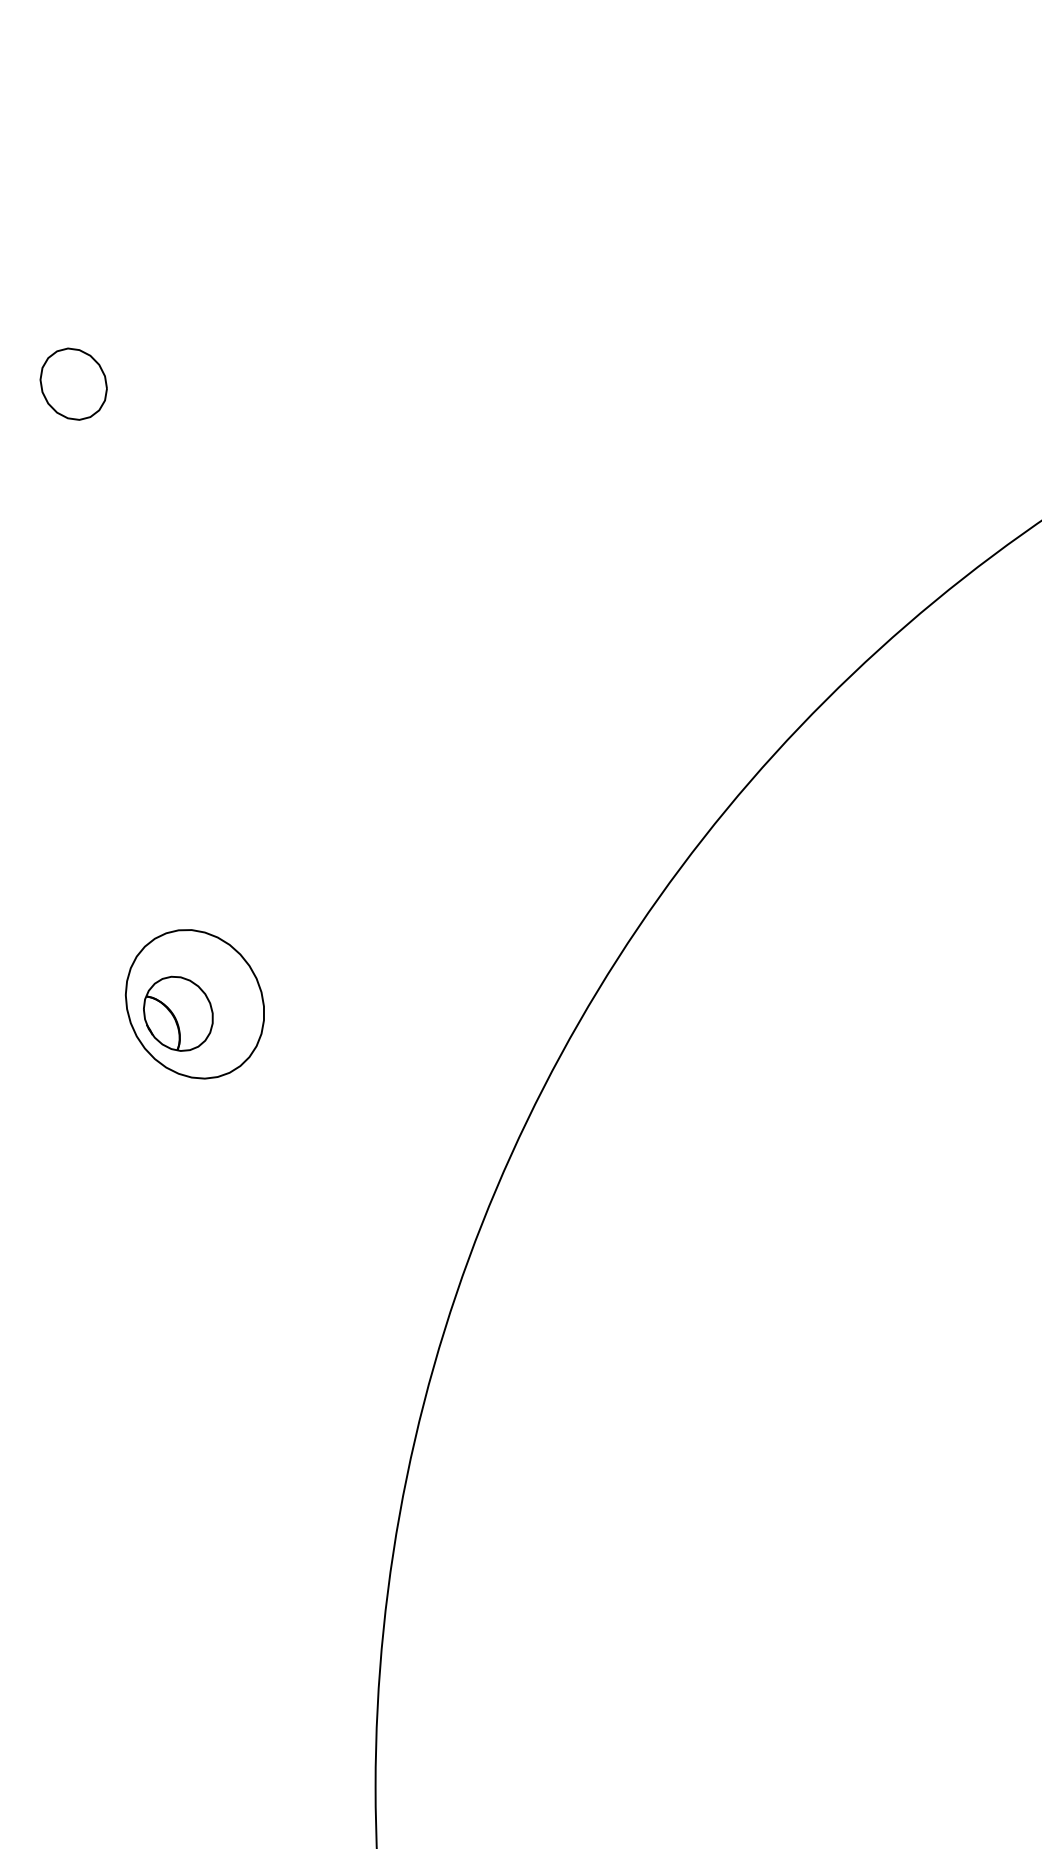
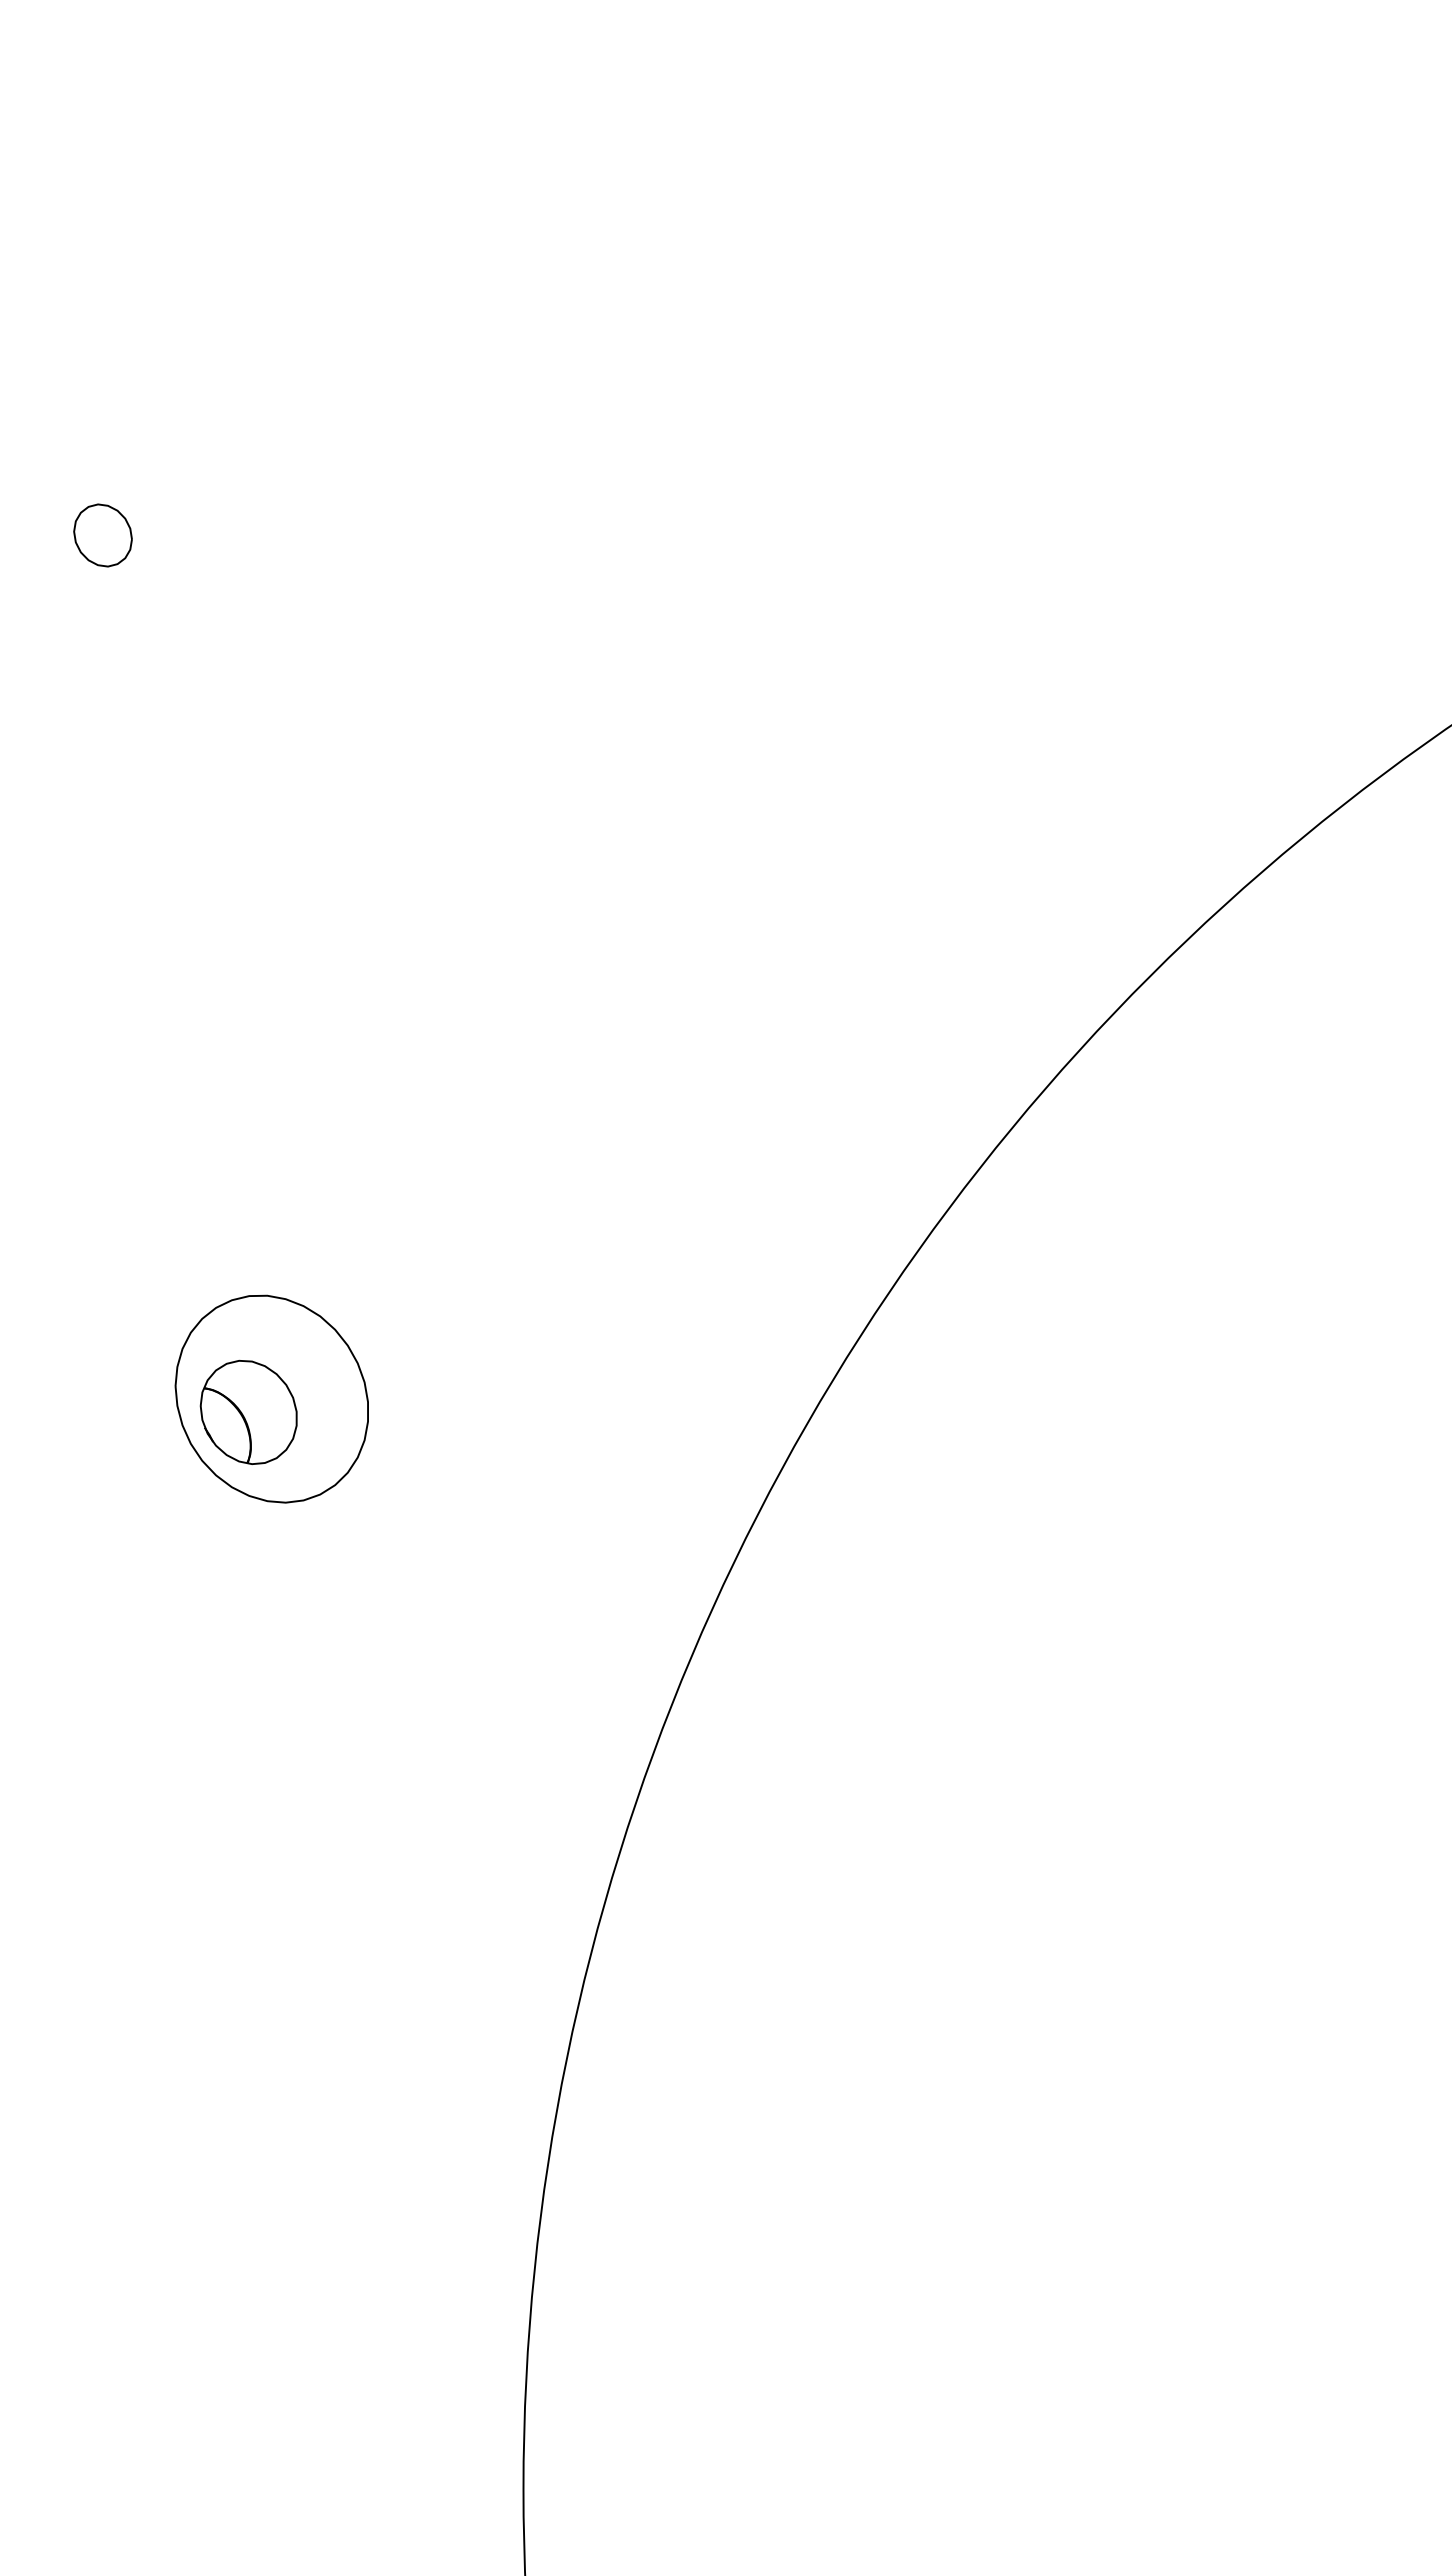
part: (73, 384) -> (102, 535), size x0.62

